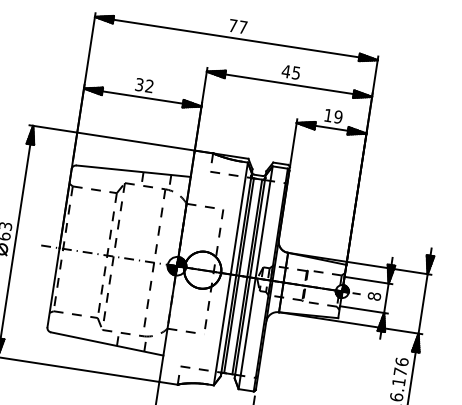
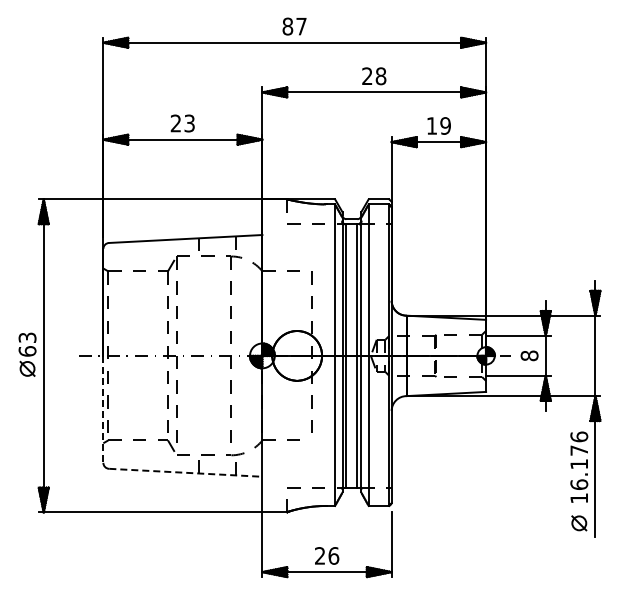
text: (232, 25) -> (287, 26), 77 -> 87
text: (290, 72) -> (373, 76), 45 -> 28
text: (144, 85) -> (182, 123), 32 -> 23
line: (53, 287) -> (103, 409), solid -> dashed
line: (107, 343) -> (185, 472), solid -> dashed

